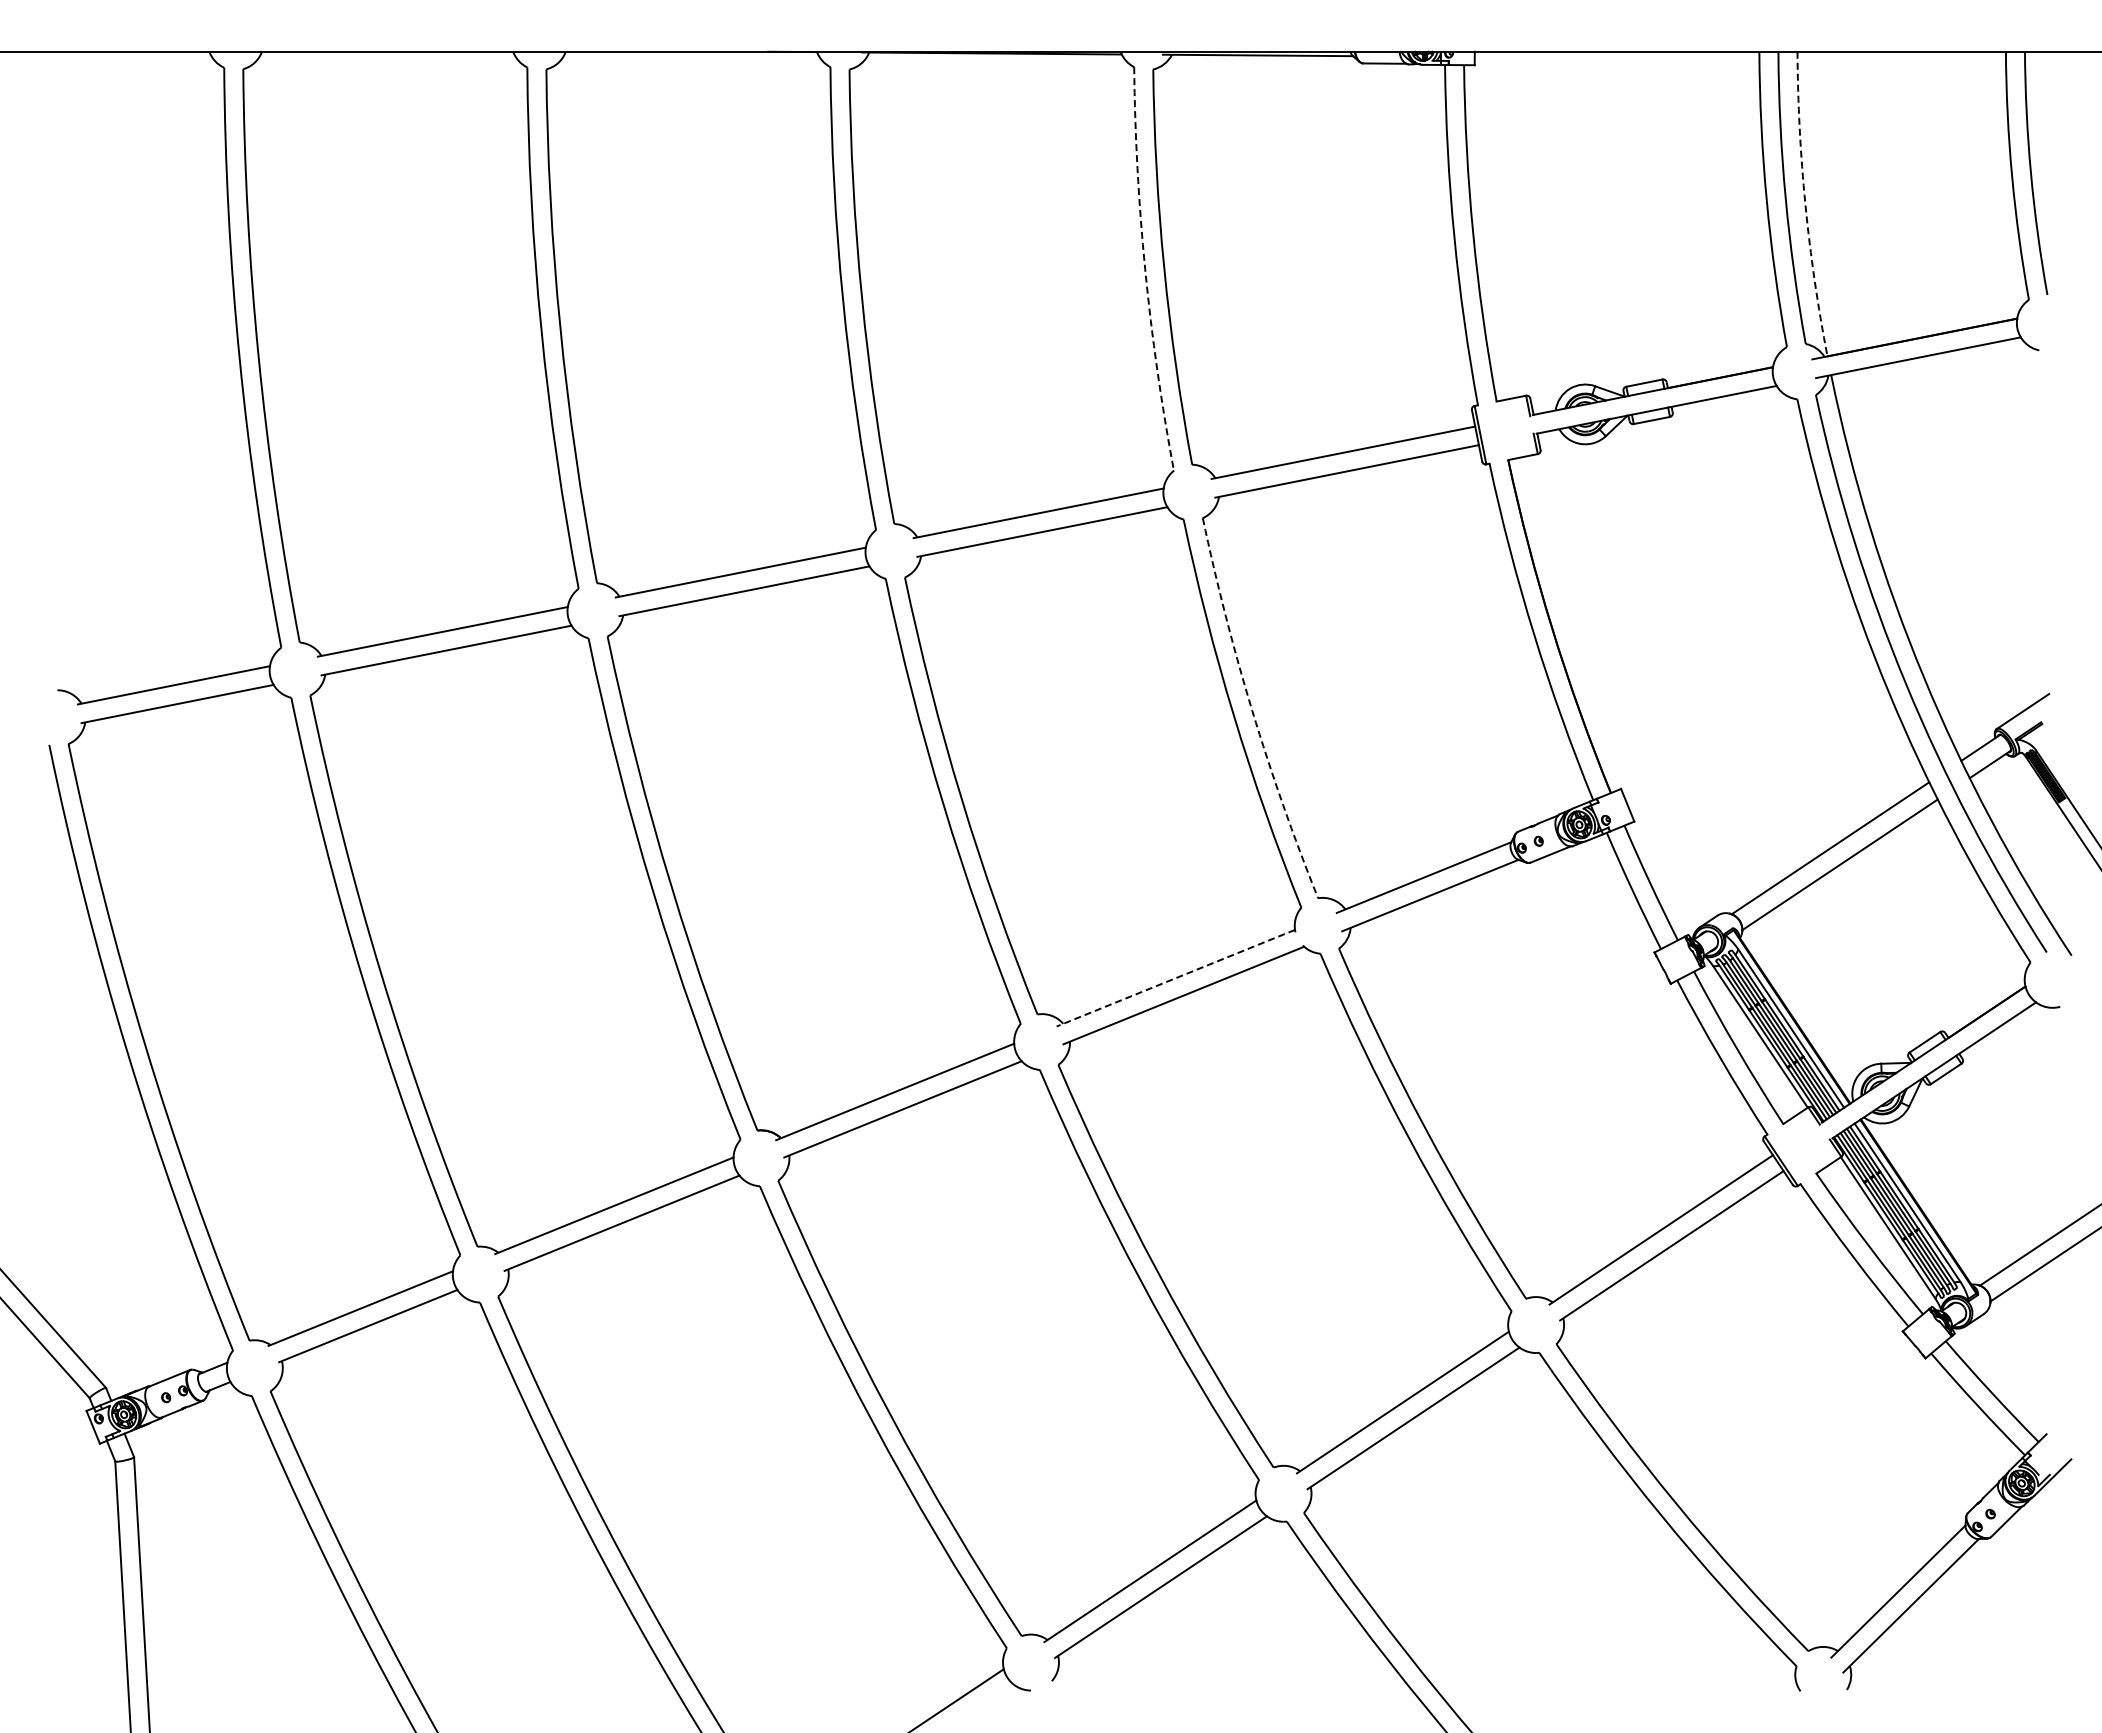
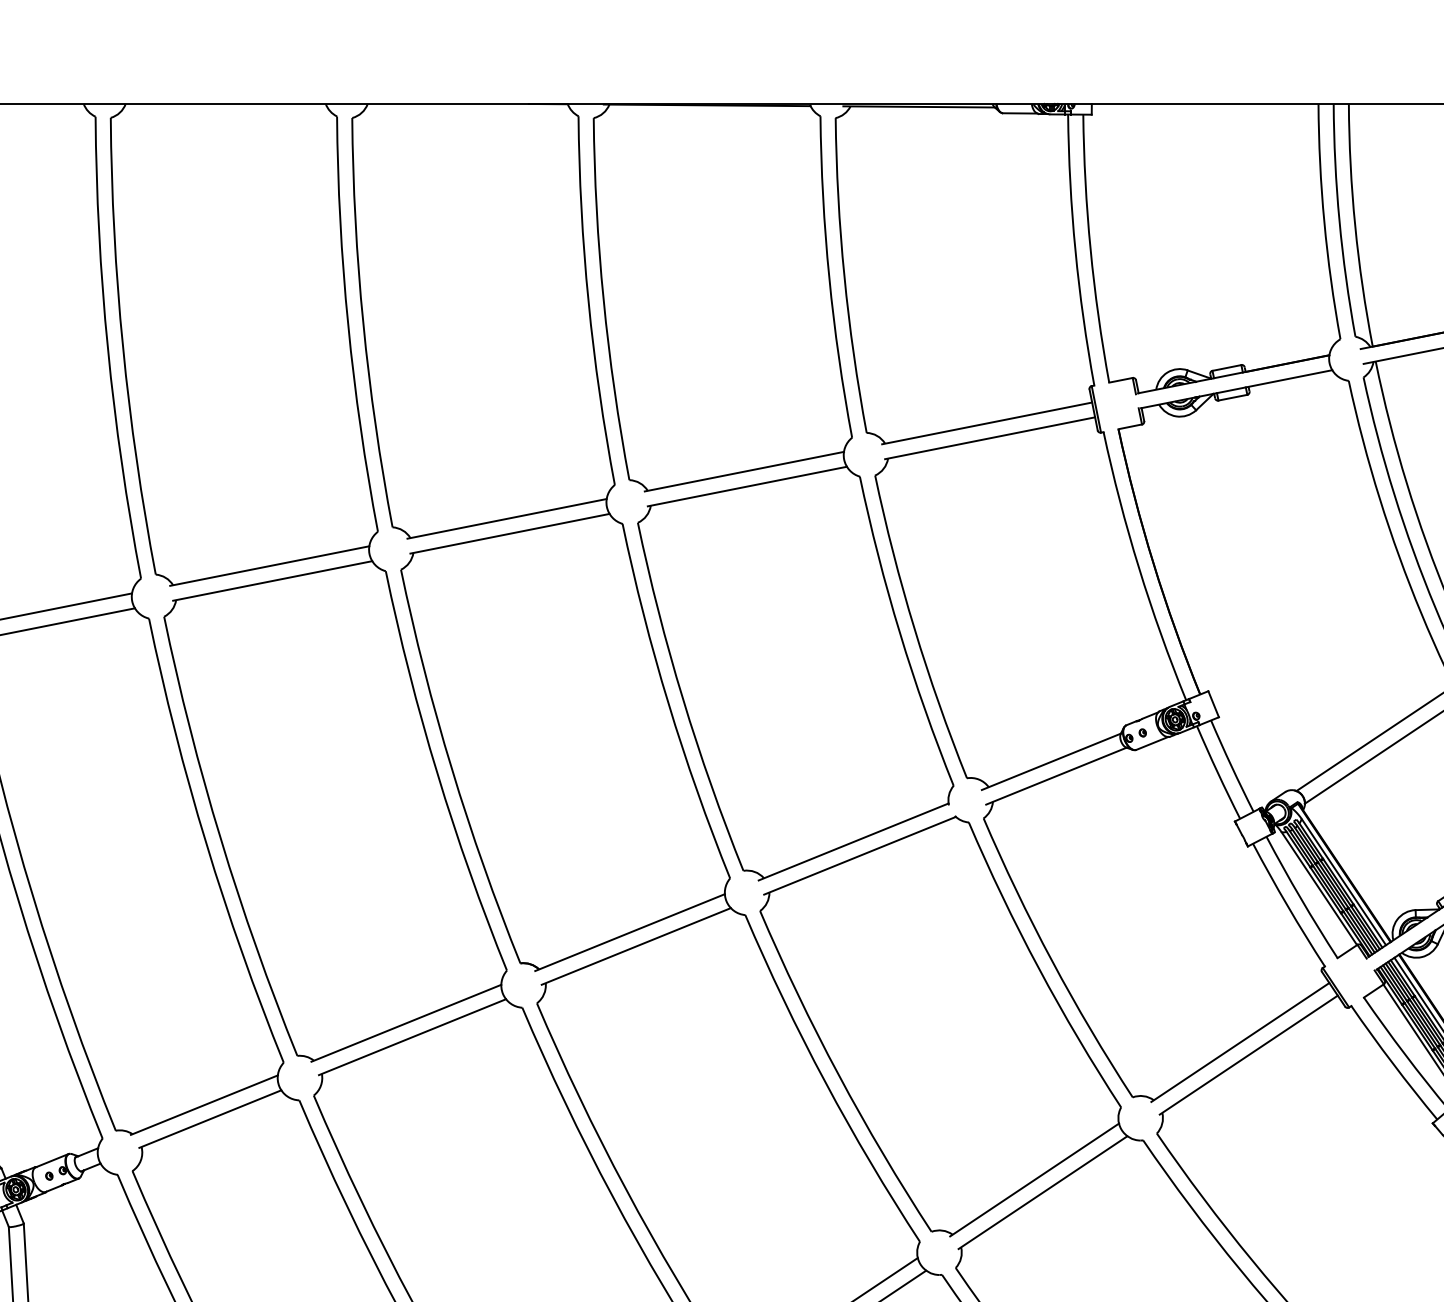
arc: (1805, 204) -> (1355, 225), dashed -> solid
arc: (1145, 269) -> (829, 277), dashed -> solid
arc: (1252, 710) -> (914, 628), dashed -> solid
line: (1175, 978) -> (853, 842), dashed -> solid

